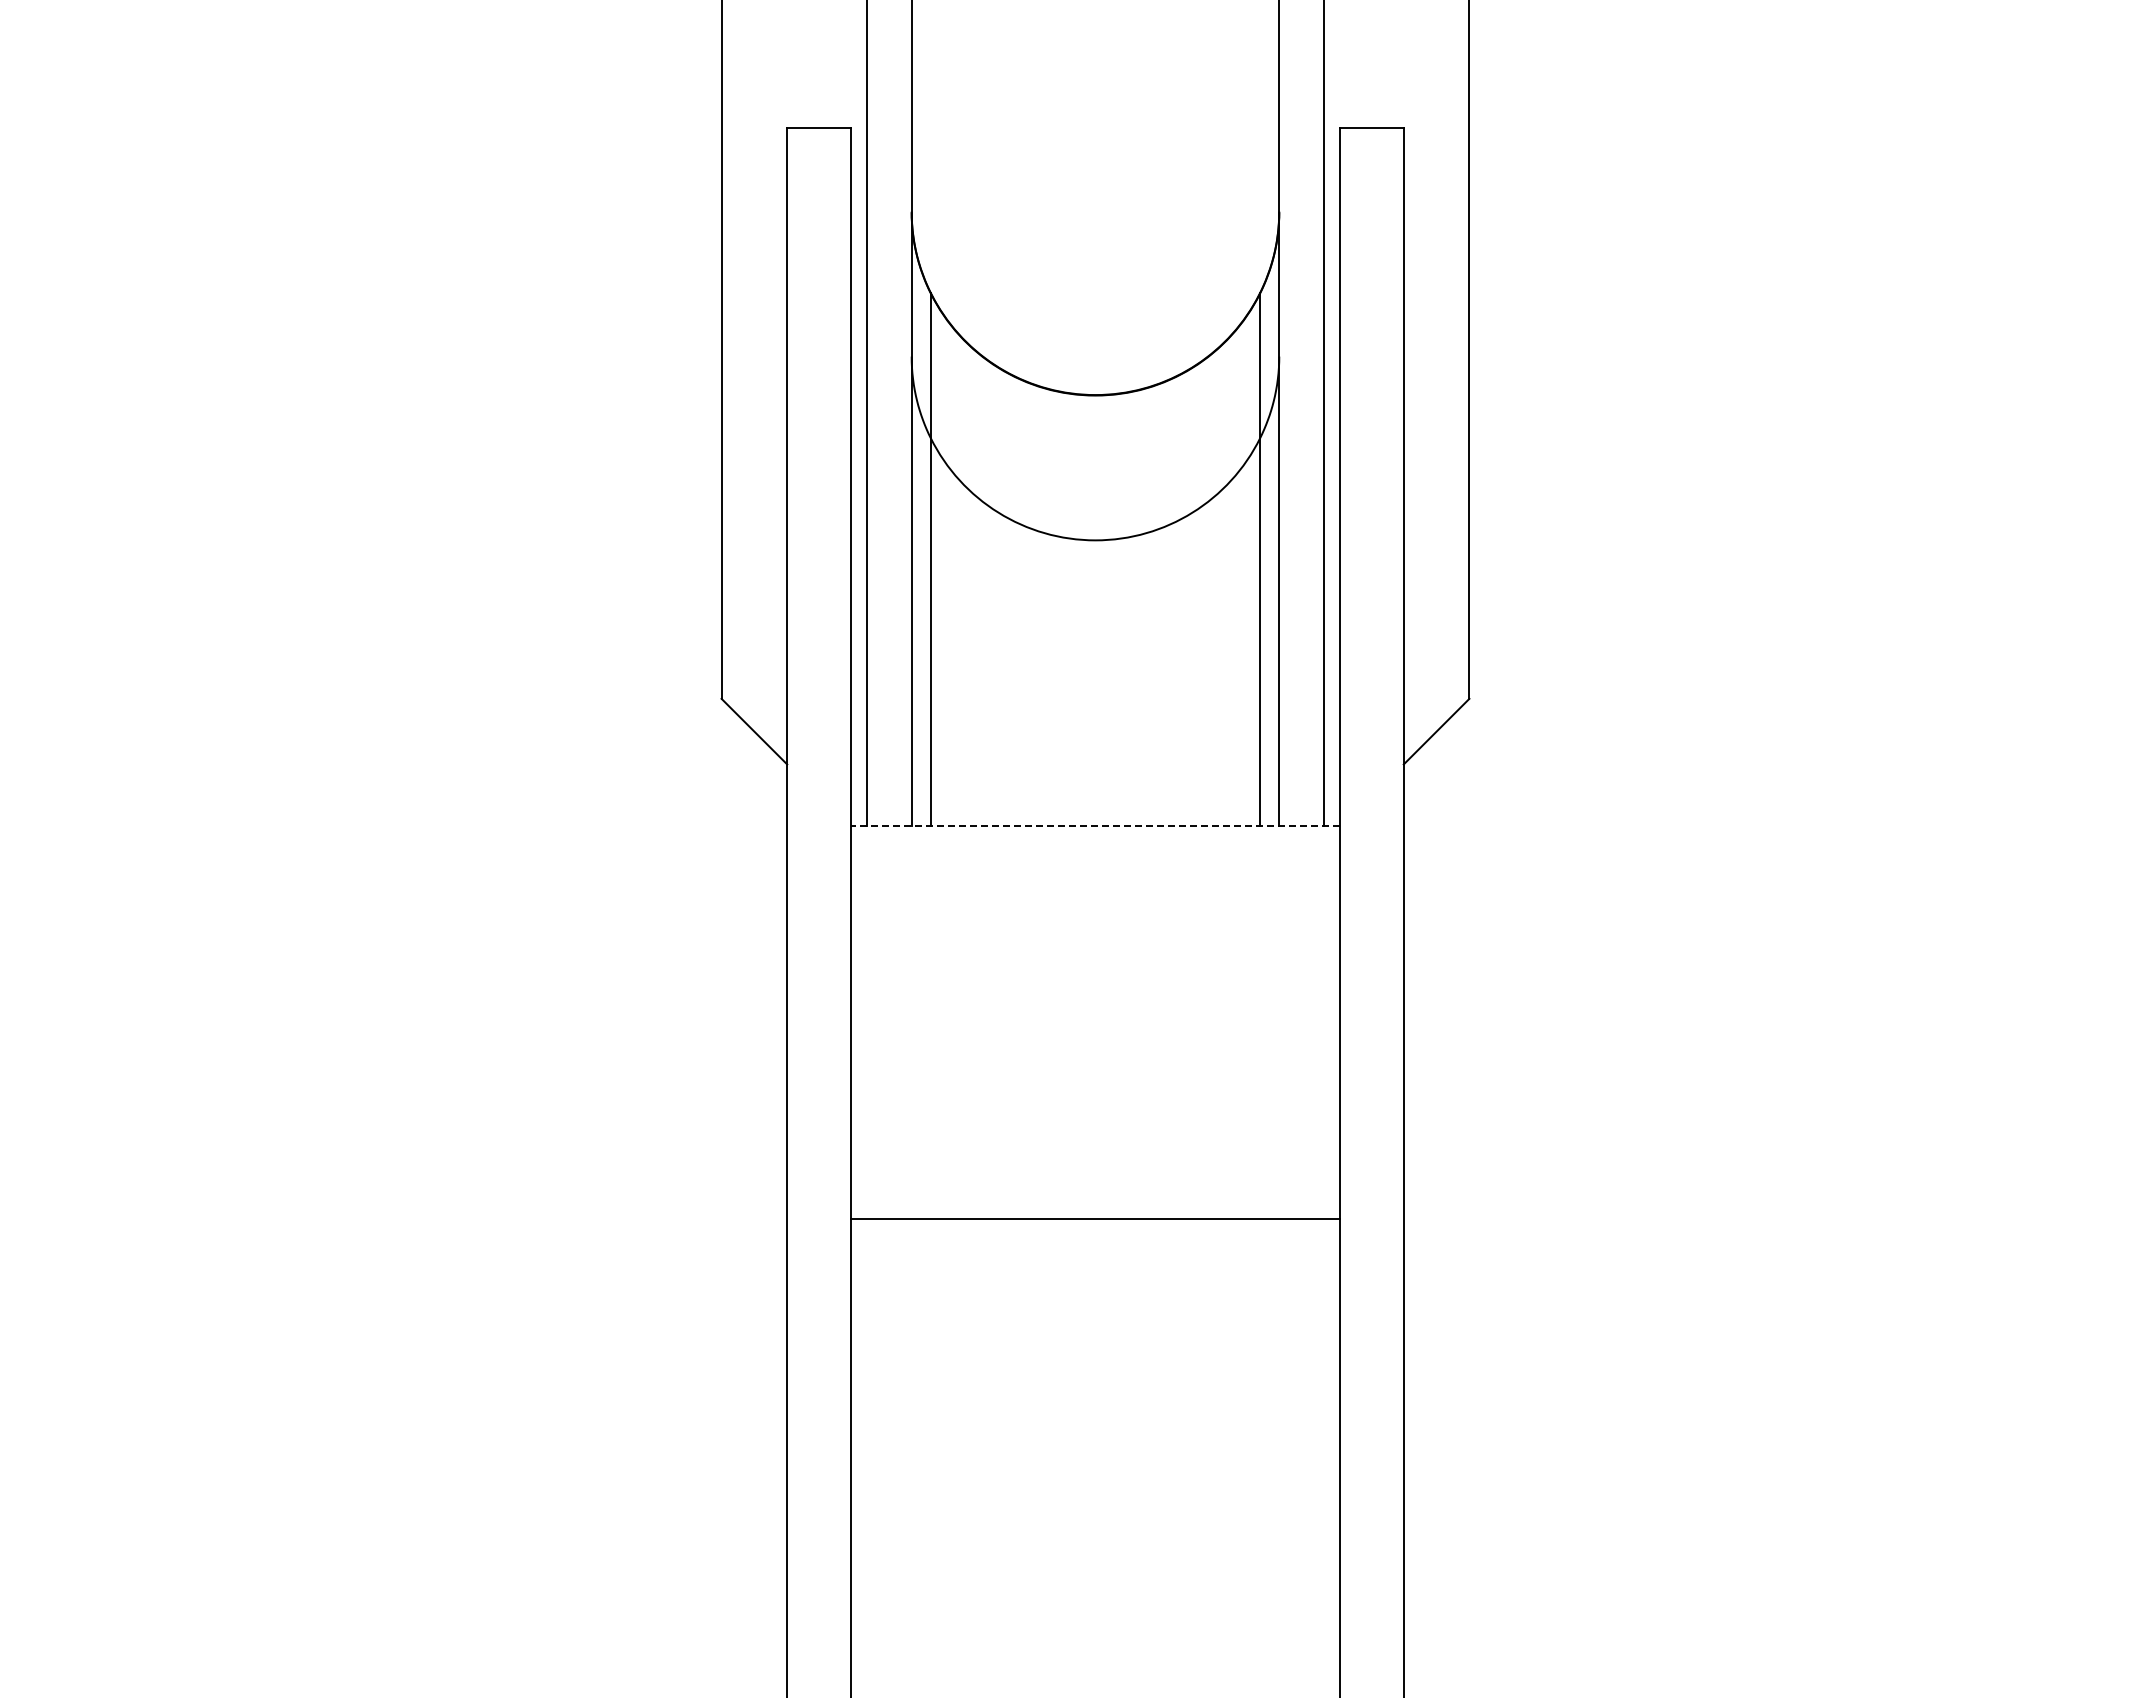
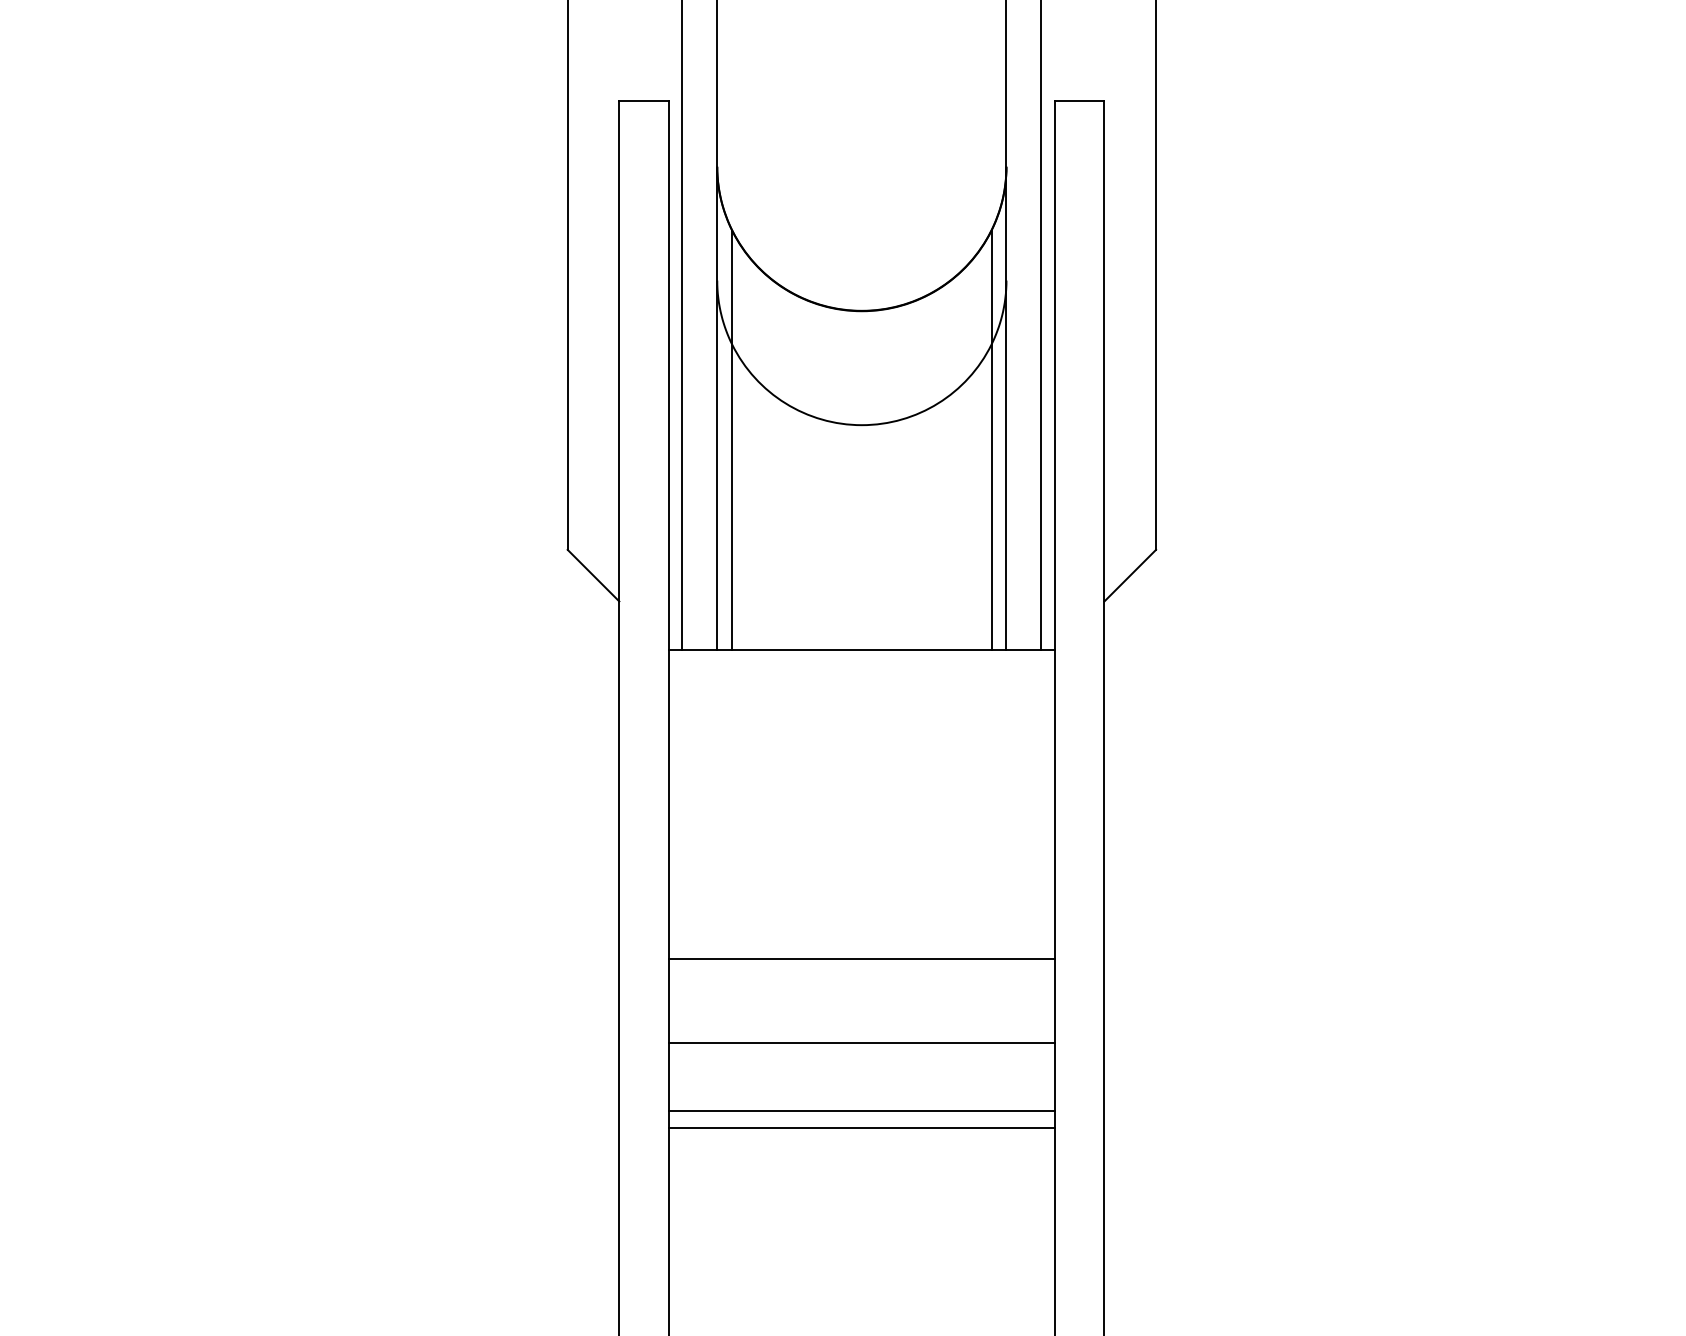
line: (1095, 825) -> (861, 649), dashed -> solid
line: (1095, 1326) -> (861, 1043), added
line: (1095, 1411) -> (861, 1110), added
line: (1095, 1433) -> (861, 1127), added

